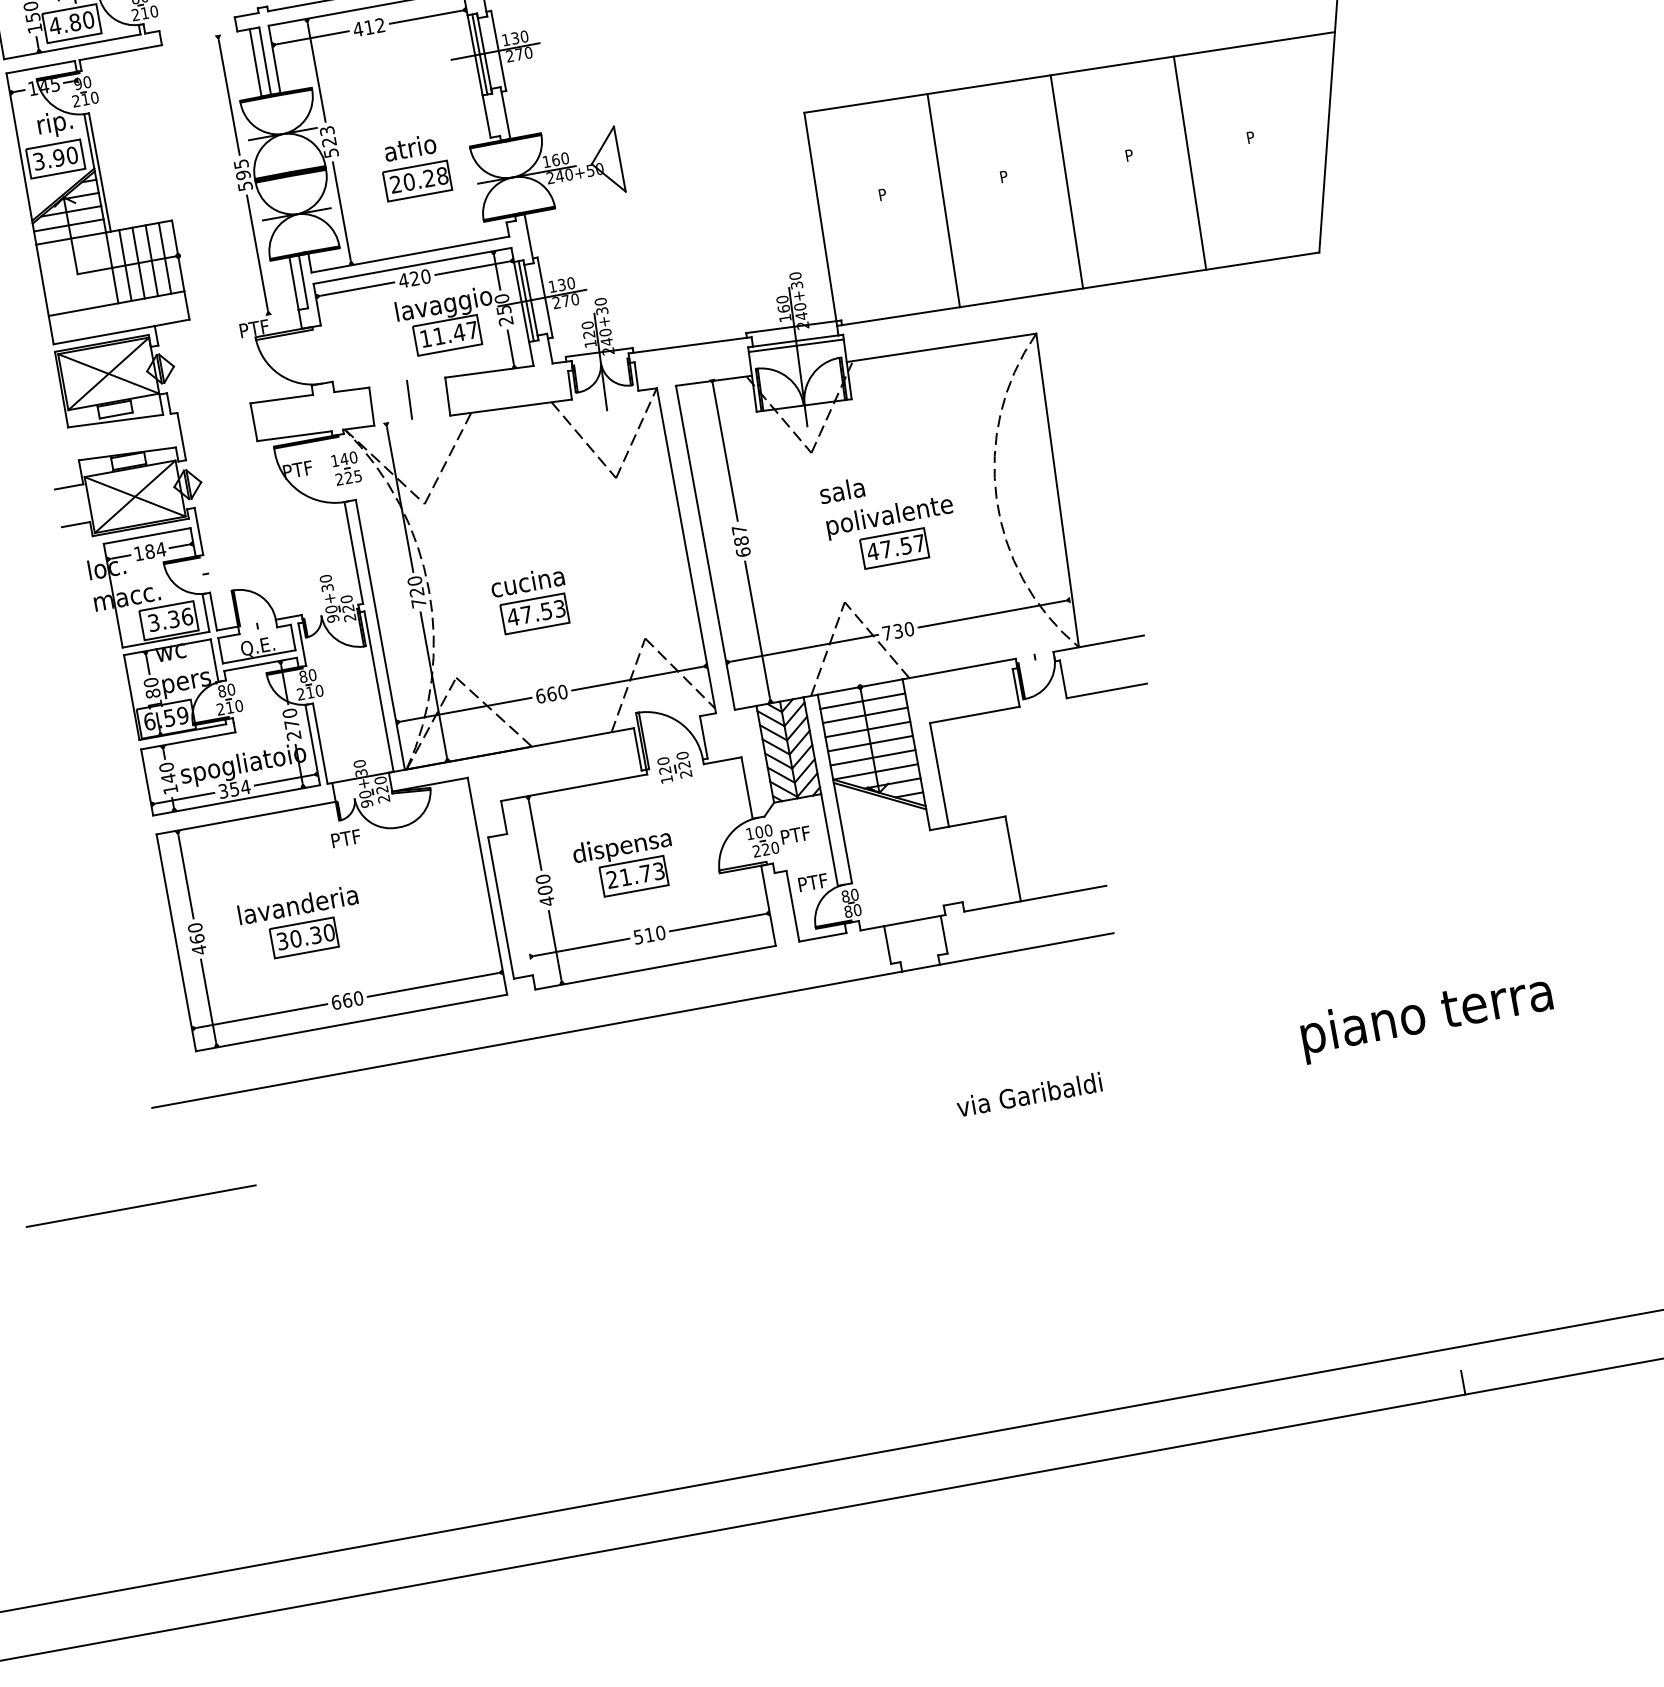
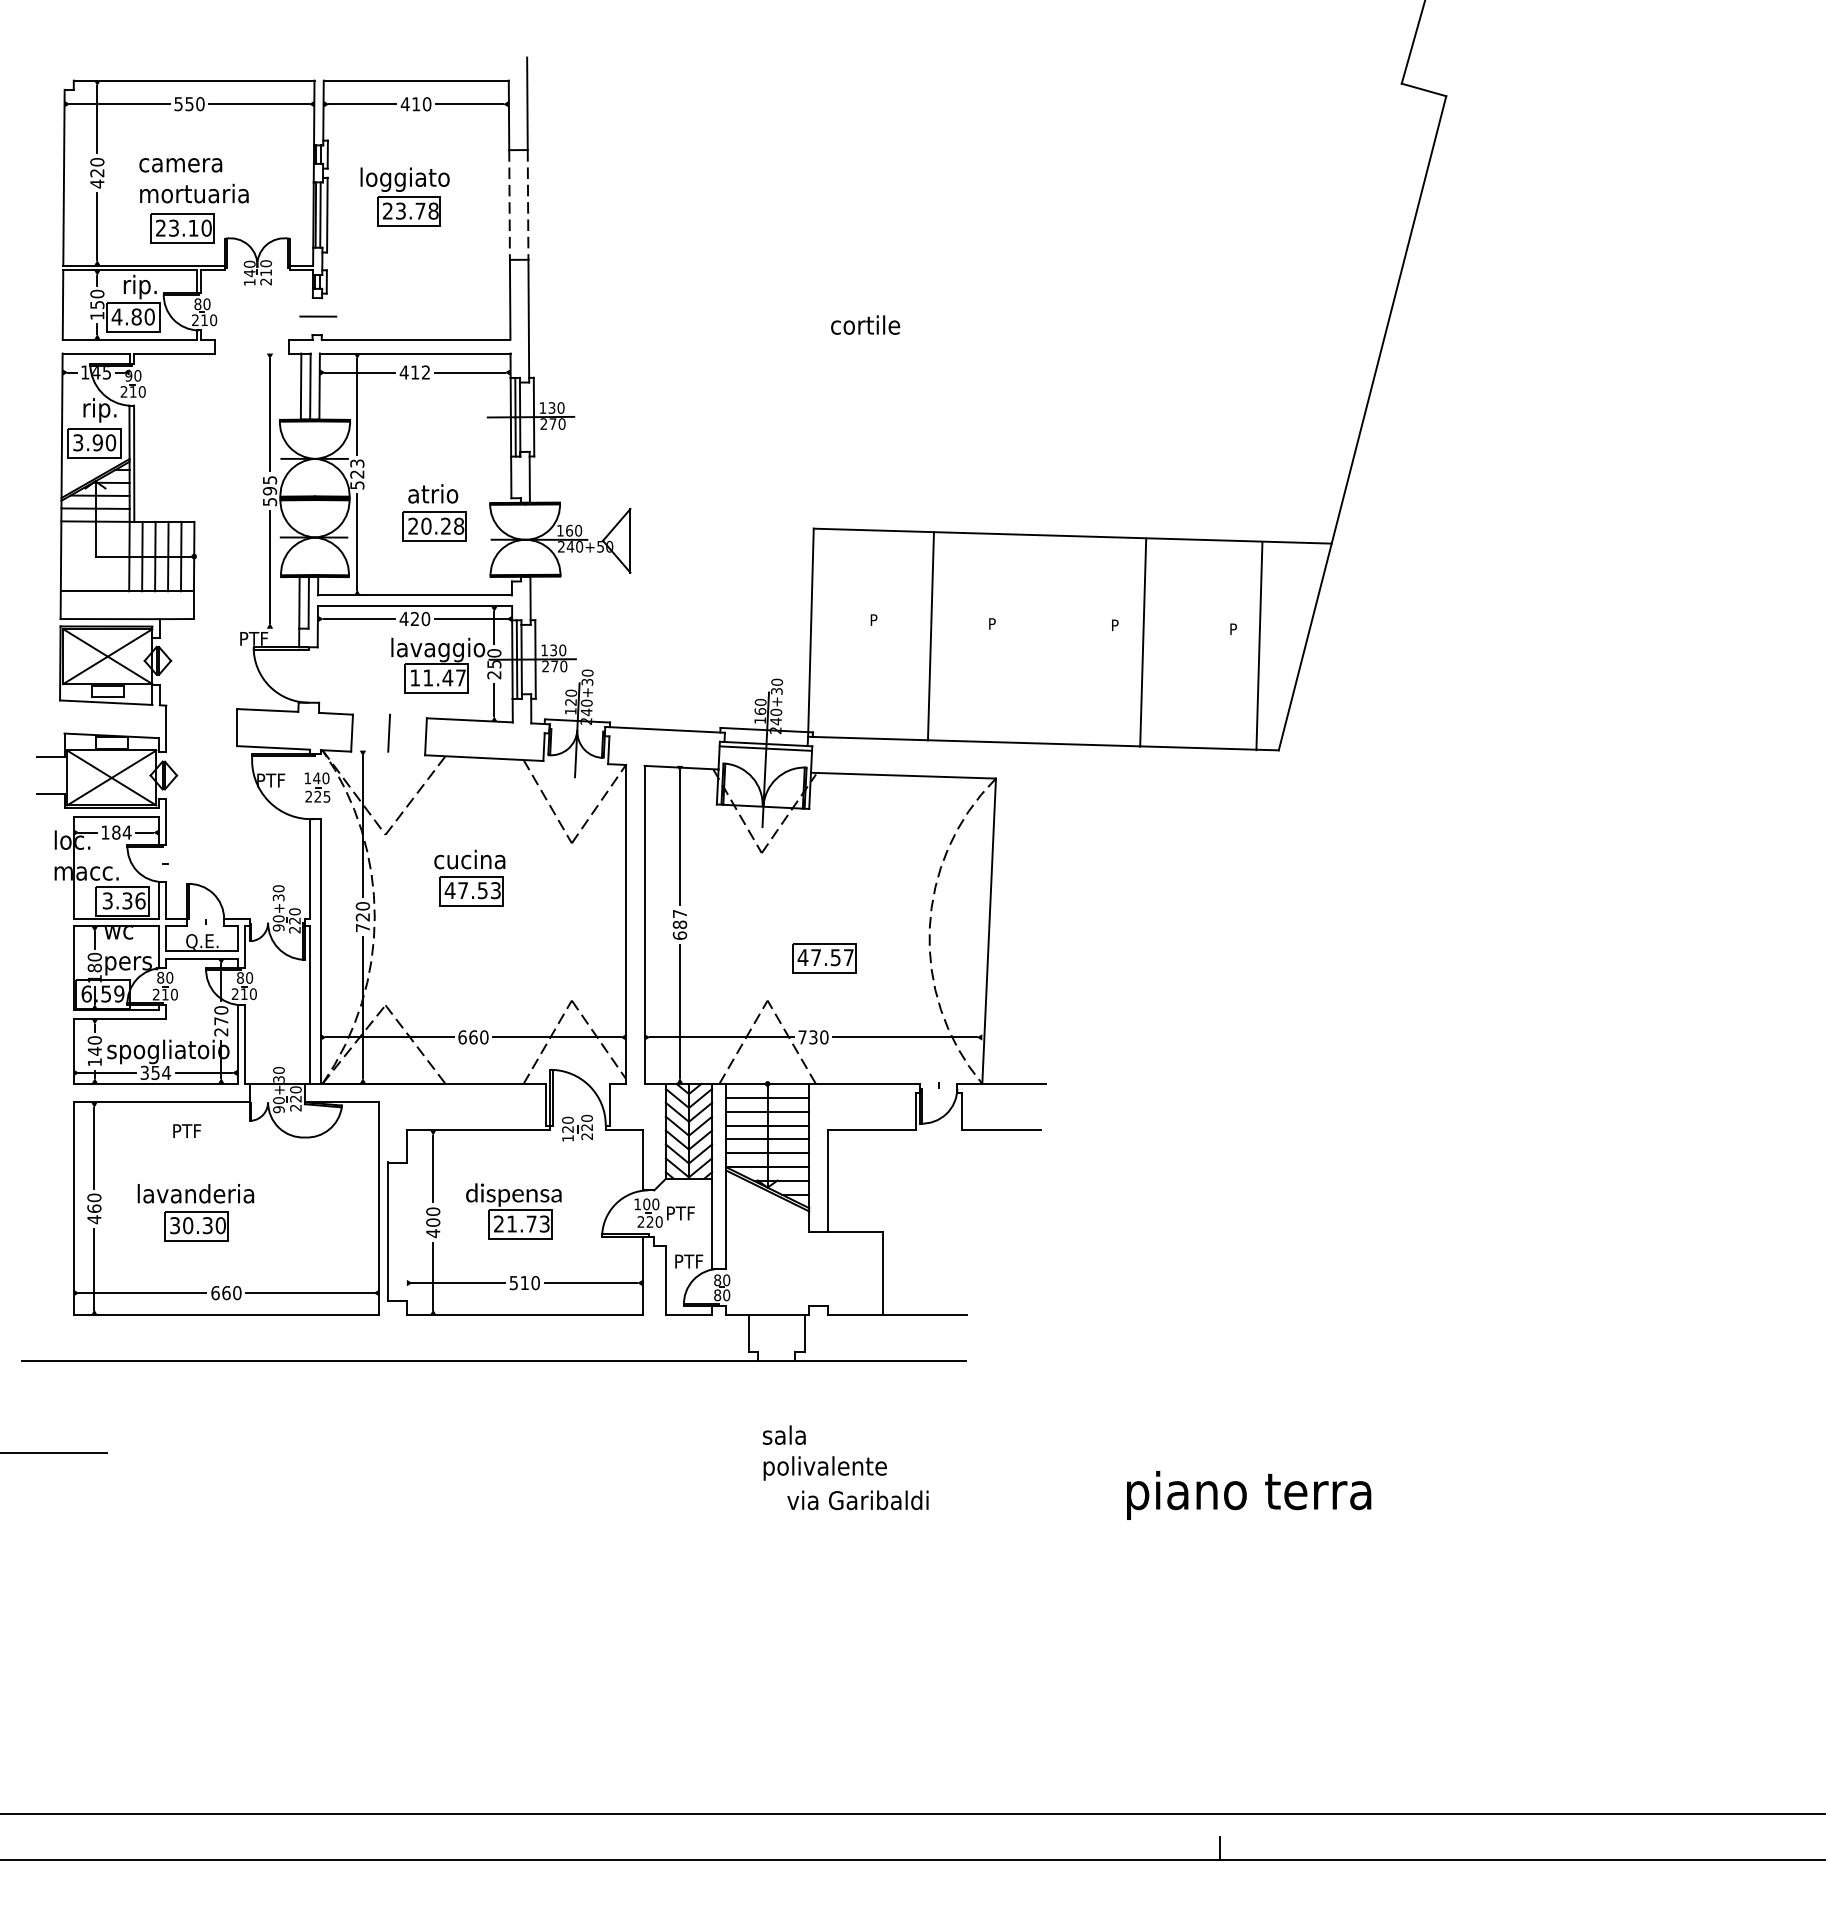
line: (1190, 163) -> (1259, 646), moved
line: (1067, 181) -> (1143, 642), moved
text: (886, 500) -> (824, 1452), moved
part: (530, 600) -> (469, 877), moved
text: (346, 837) -> (187, 1130), moved

